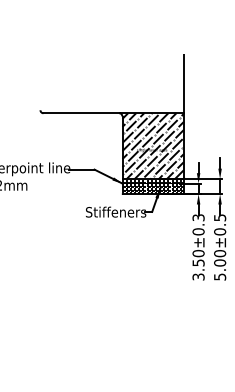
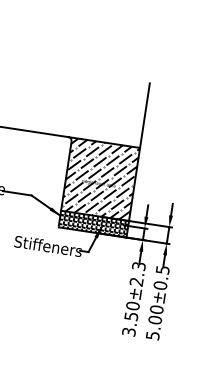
text: (198, 231) -> (136, 281), 3.50±0.3 -> 3.50±2.3

